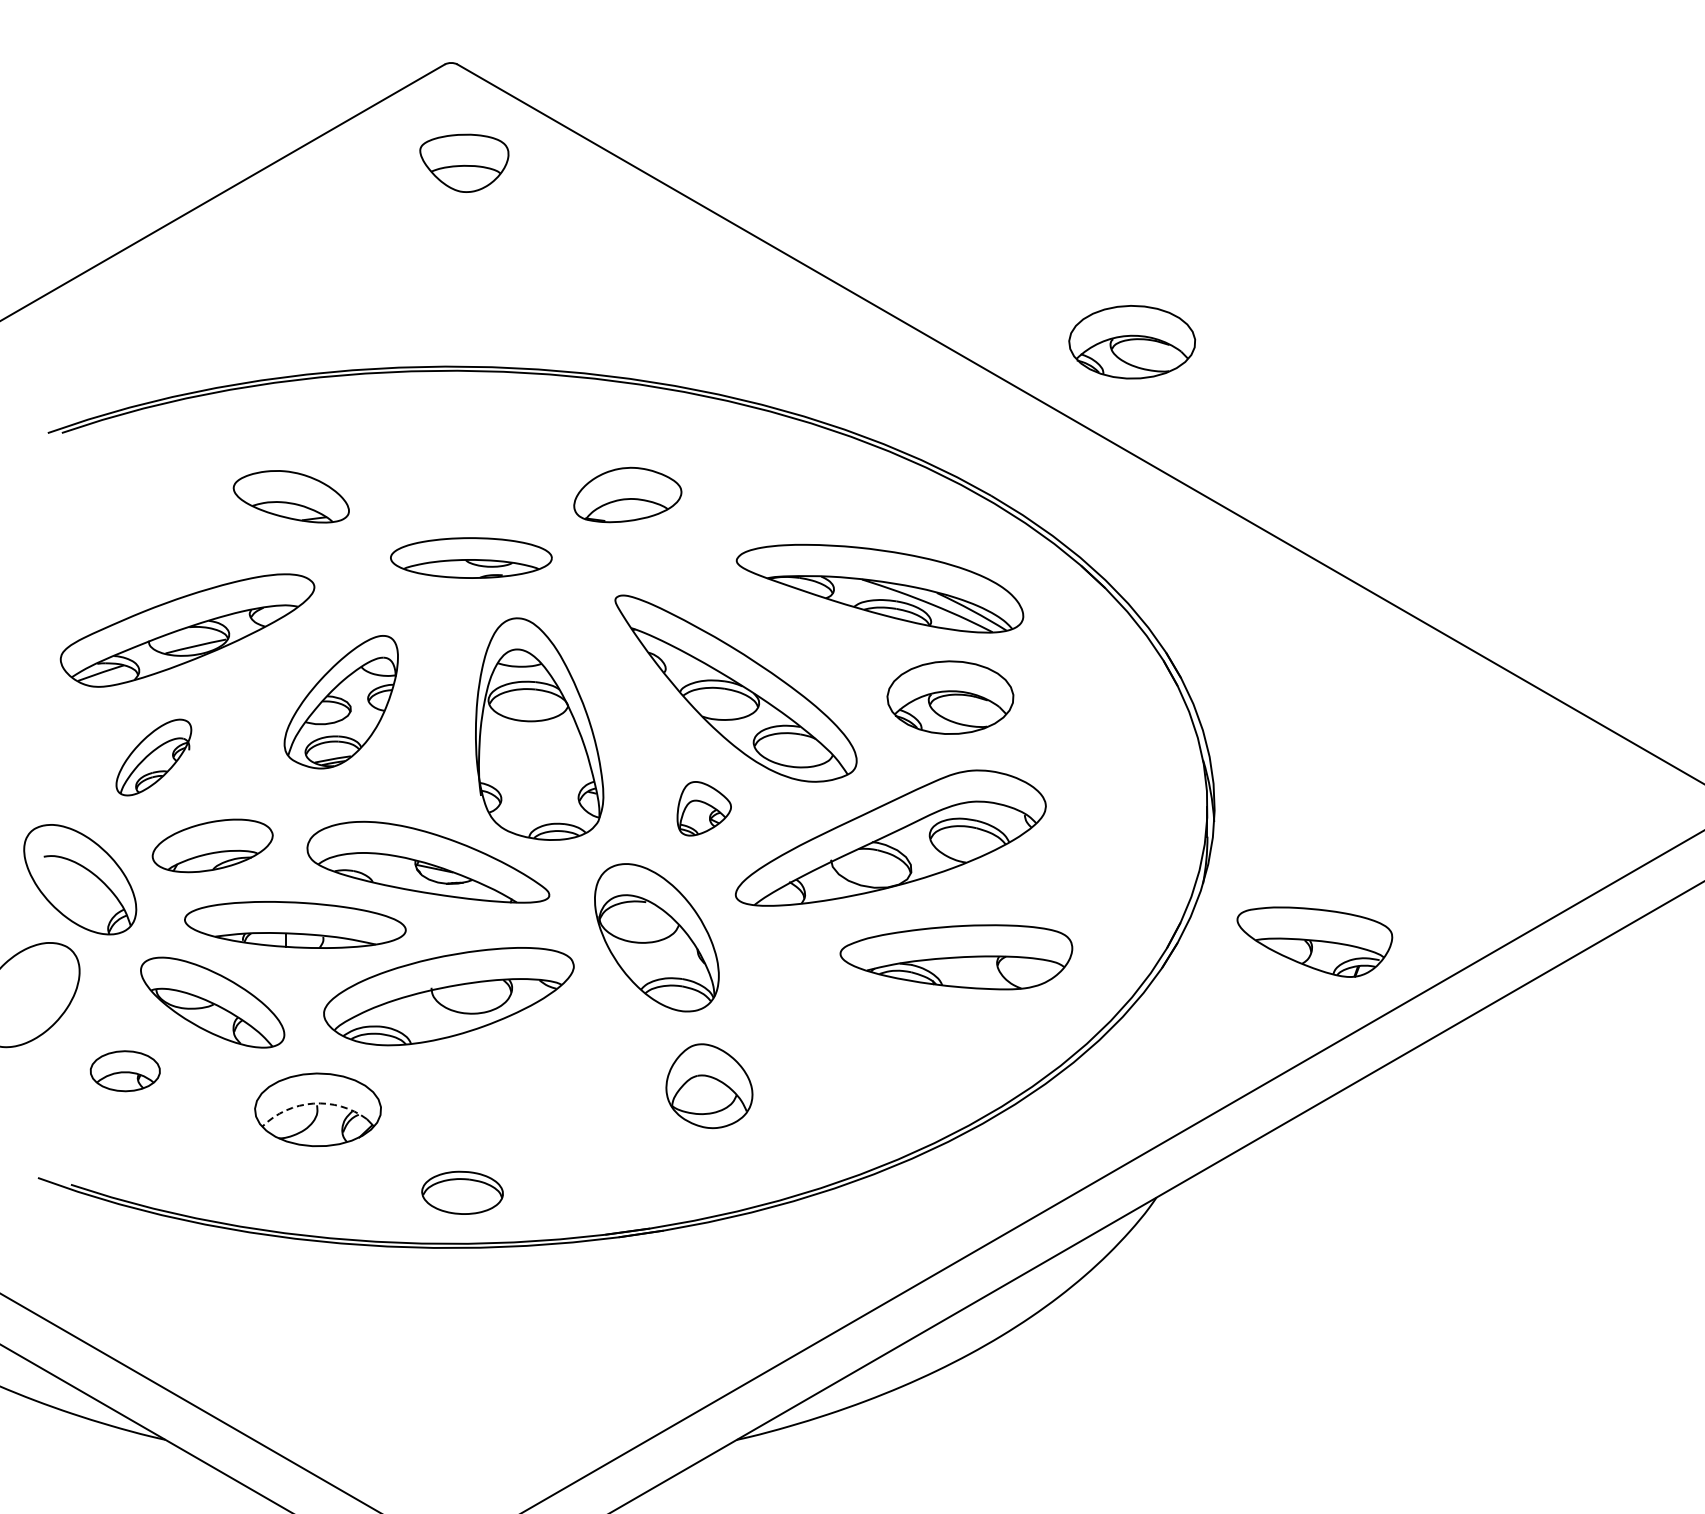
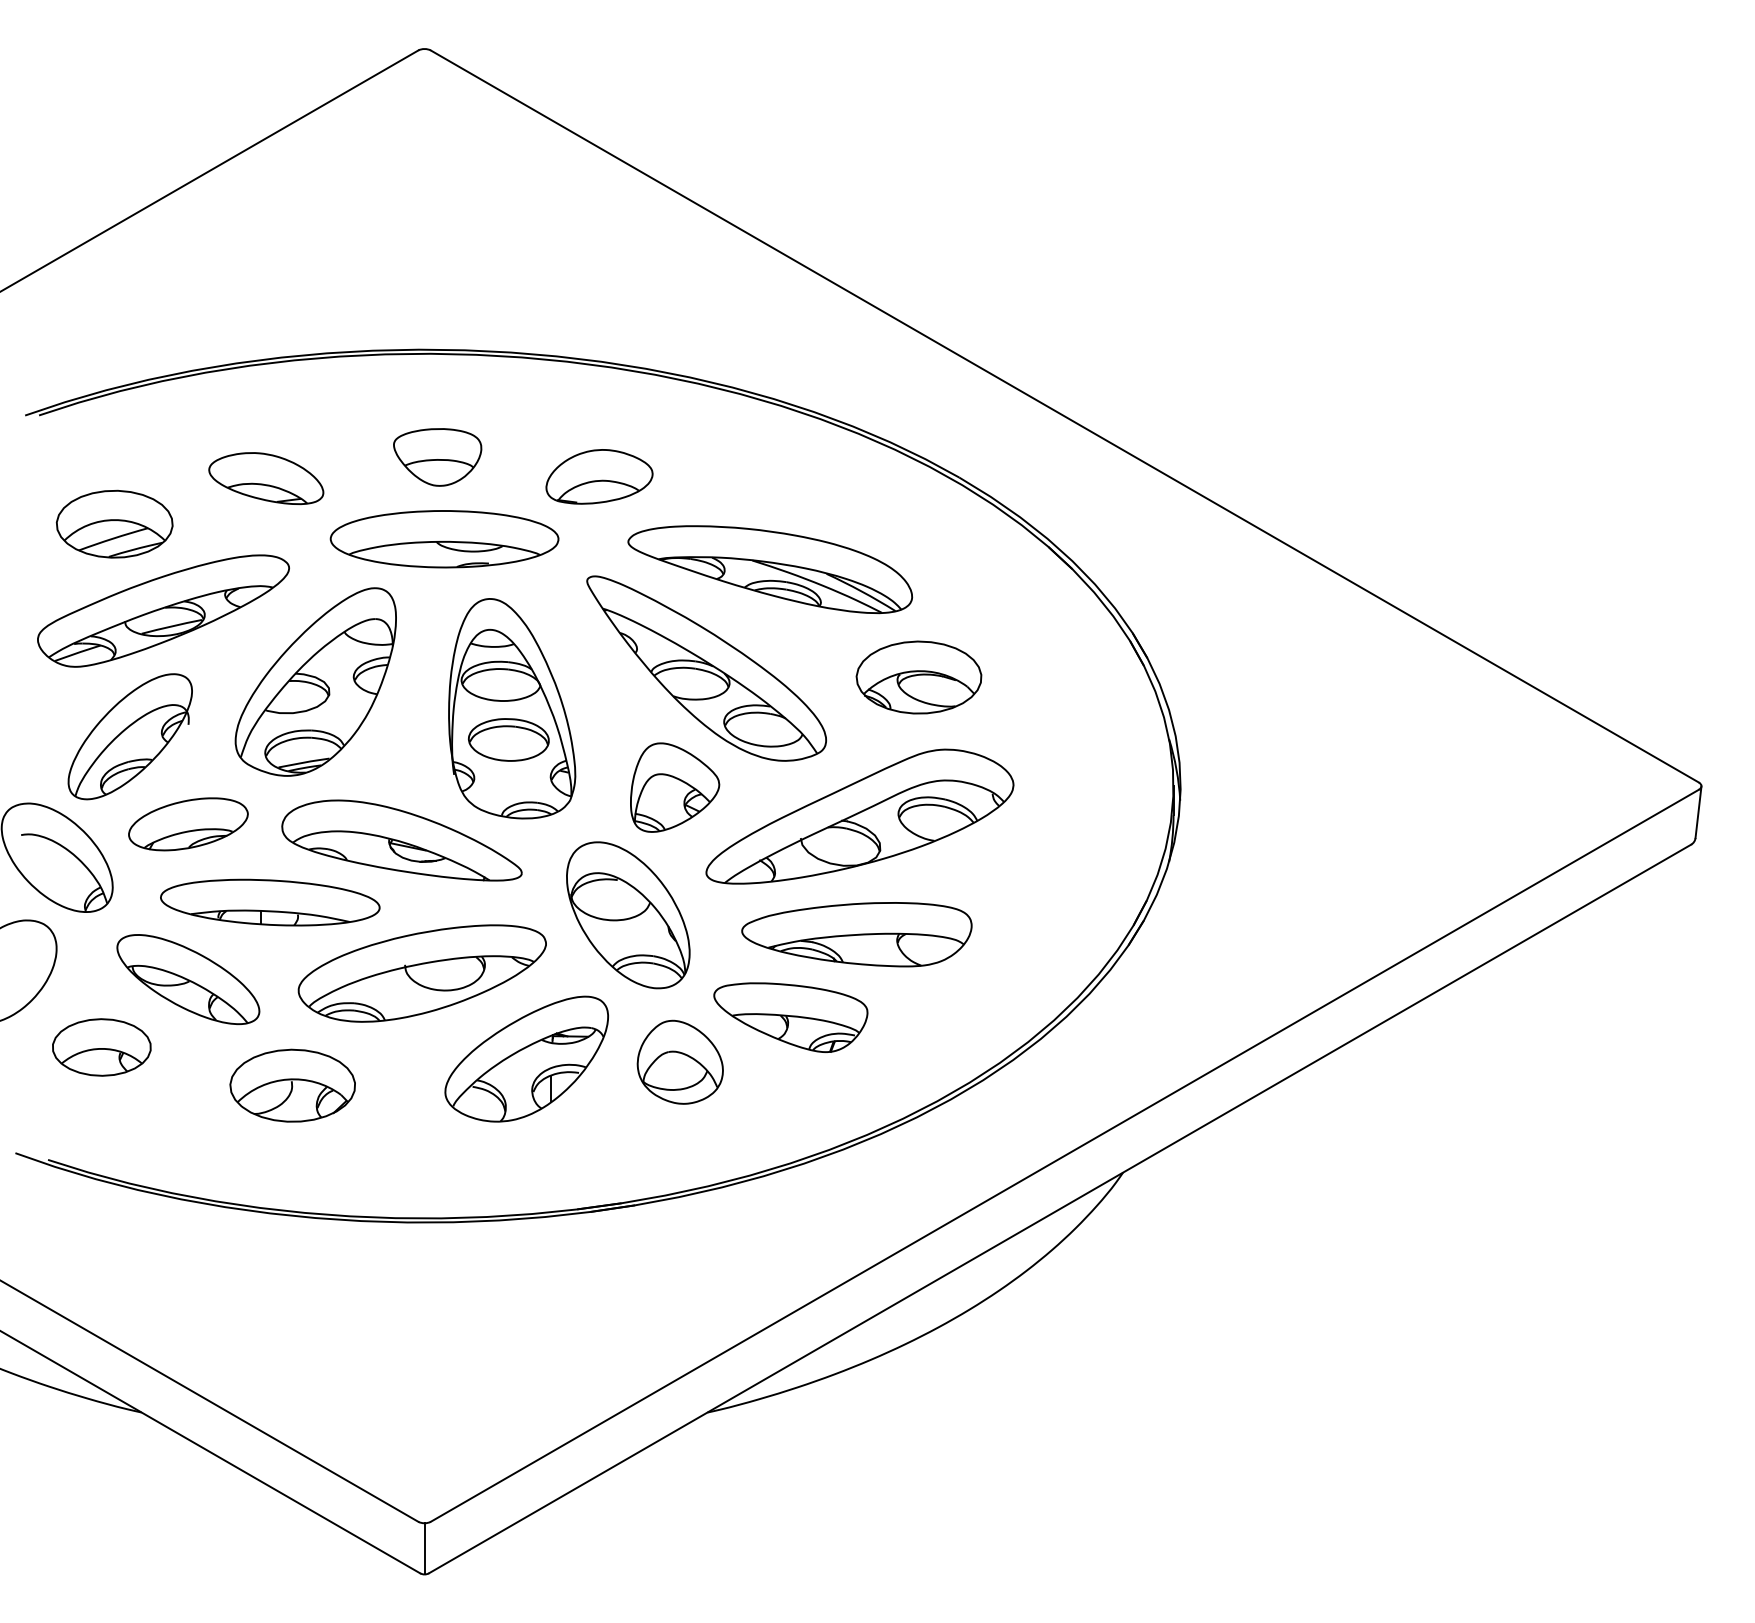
part: (464, 163) -> (437, 457), moved
part: (1131, 342) -> (1098, 325), removed
part: (138, 542) -> (114, 523), added
part: (471, 558) -> (444, 539), size x1.43
part: (880, 588) -> (770, 569), moved
part: (341, 701) -> (315, 681), size x1.43
part: (153, 757) -> (129, 736), size x1.67
part: (704, 808) -> (675, 787), size x1.67
part: (1314, 941) -> (790, 1017), moved
part: (956, 957) -> (856, 934), moved
part: (124, 1071) -> (101, 1047), size x1.43
part: (554, 1082) -> (526, 1058), added
arc: (312, 1103) -> (287, 1079), dashed -> solid
part: (462, 1192) -> (508, 739), moved

